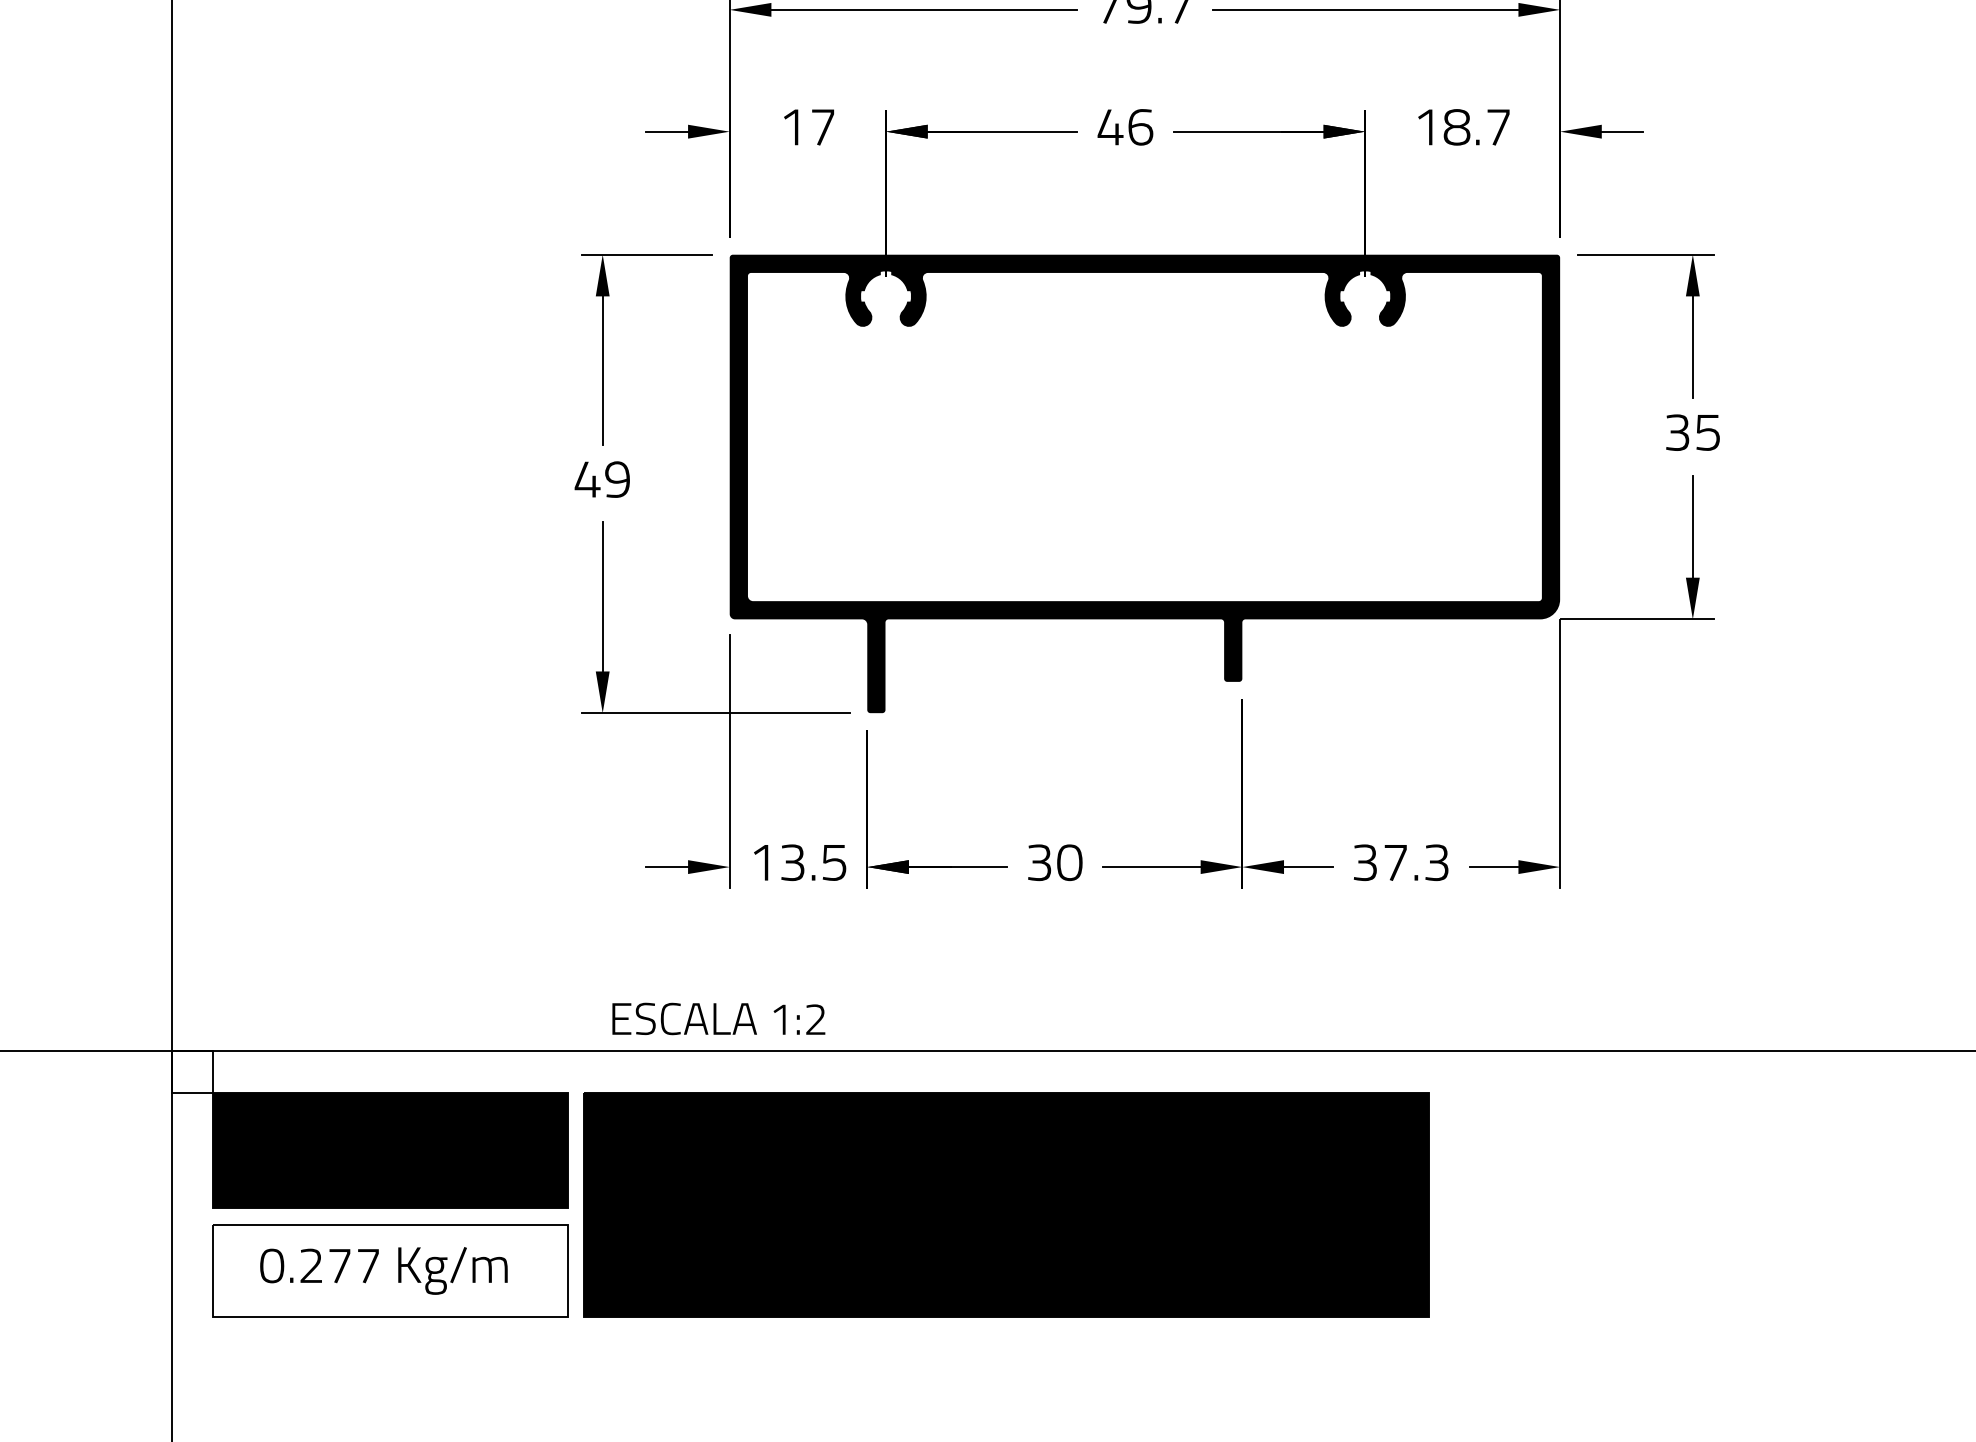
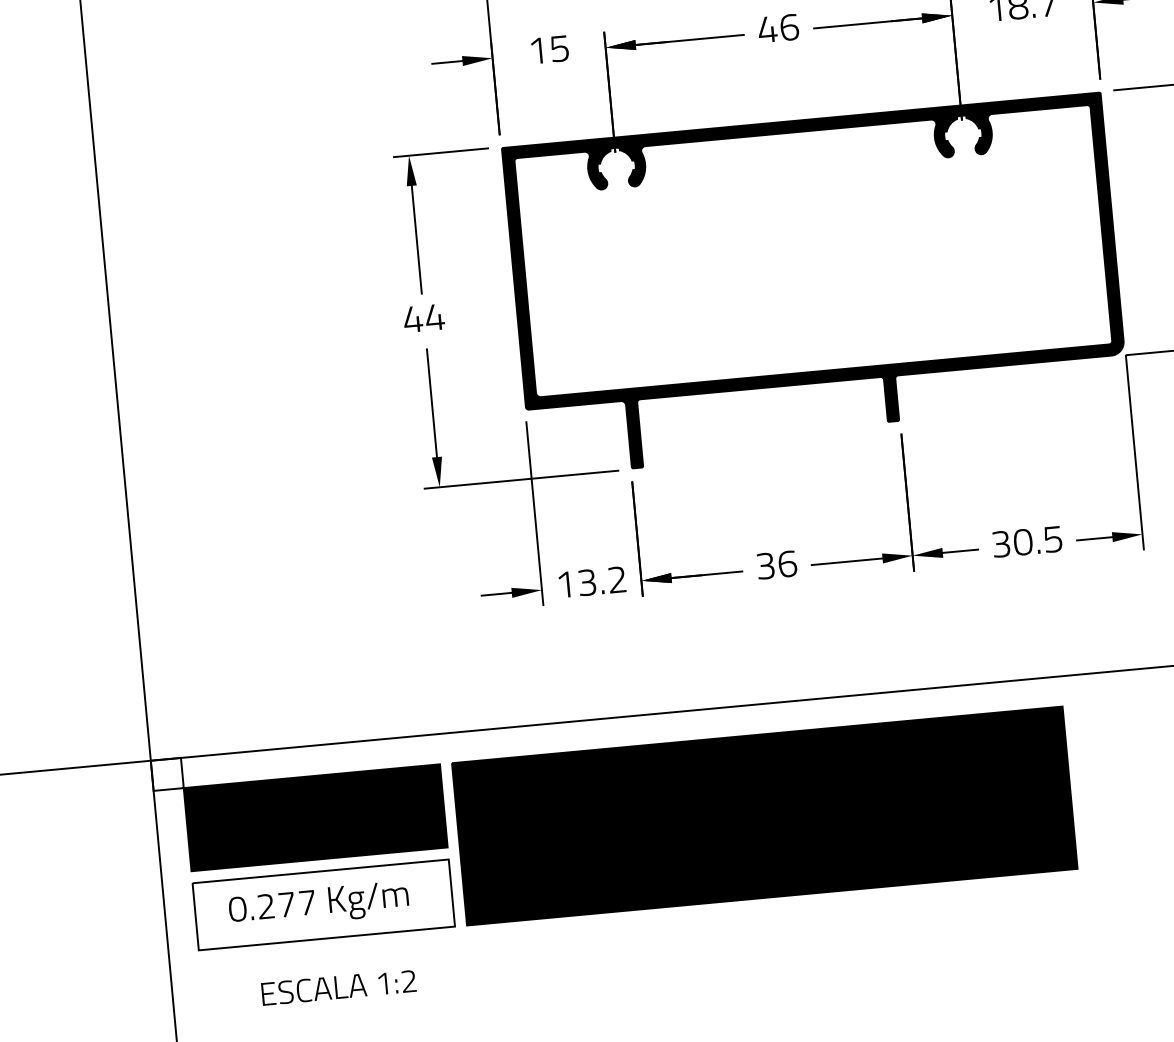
text: (822, 127) -> (559, 48), 17 -> 15
text: (617, 479) -> (434, 317), 49 -> 44
text: (834, 862) -> (617, 579), 13.5 -> 13.2
text: (1069, 862) -> (787, 563), 30 -> 36
text: (1415, 862) -> (1037, 540), 37.3 -> 30.5
text: (718, 1018) -> (338, 987), moved

